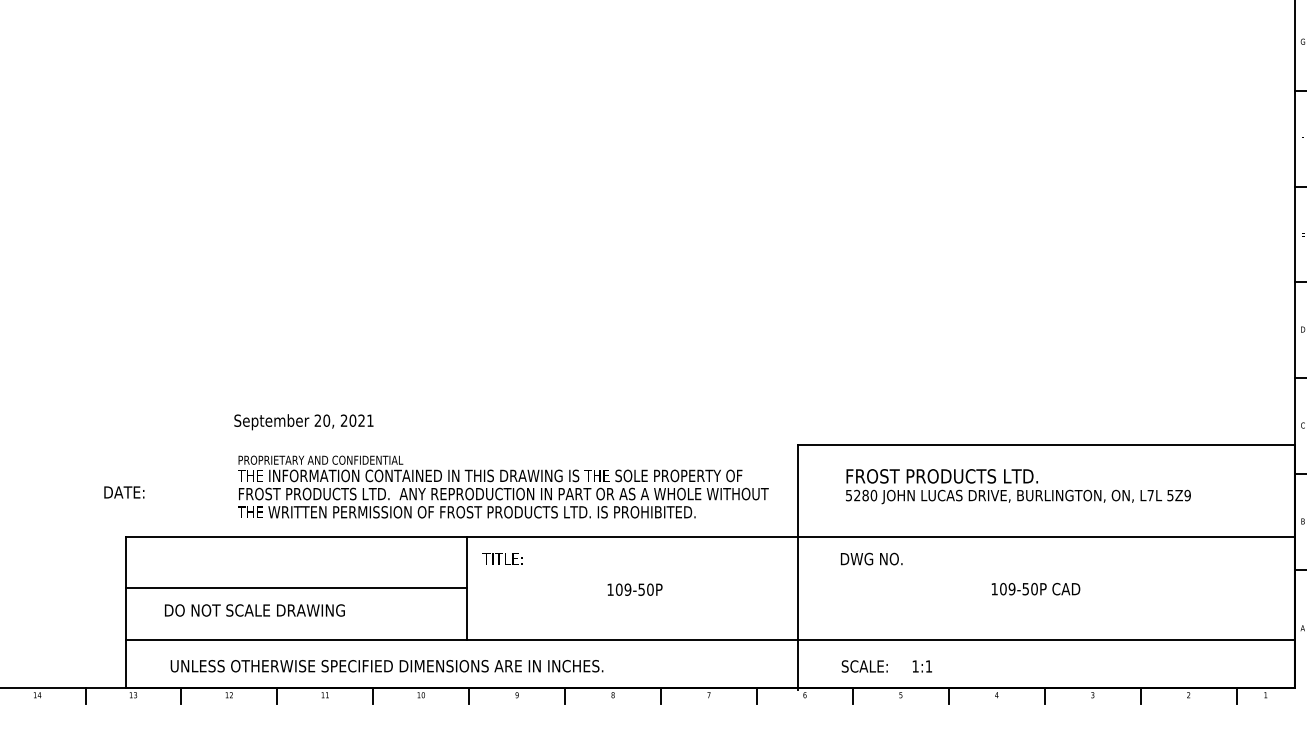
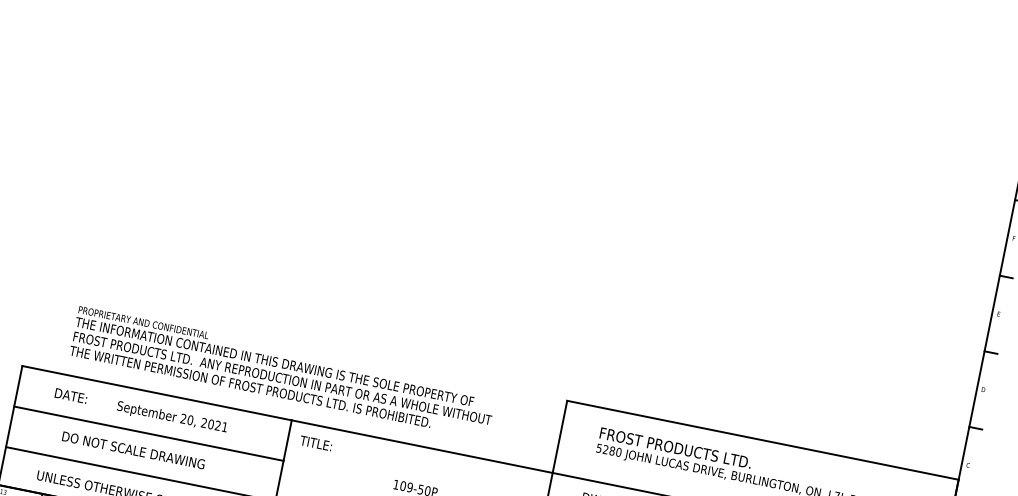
text: (303, 422) -> (171, 417), moved
text: (503, 486) -> (283, 372), moved
text: (124, 492) -> (71, 396), moved
text: (254, 610) -> (133, 450), moved

